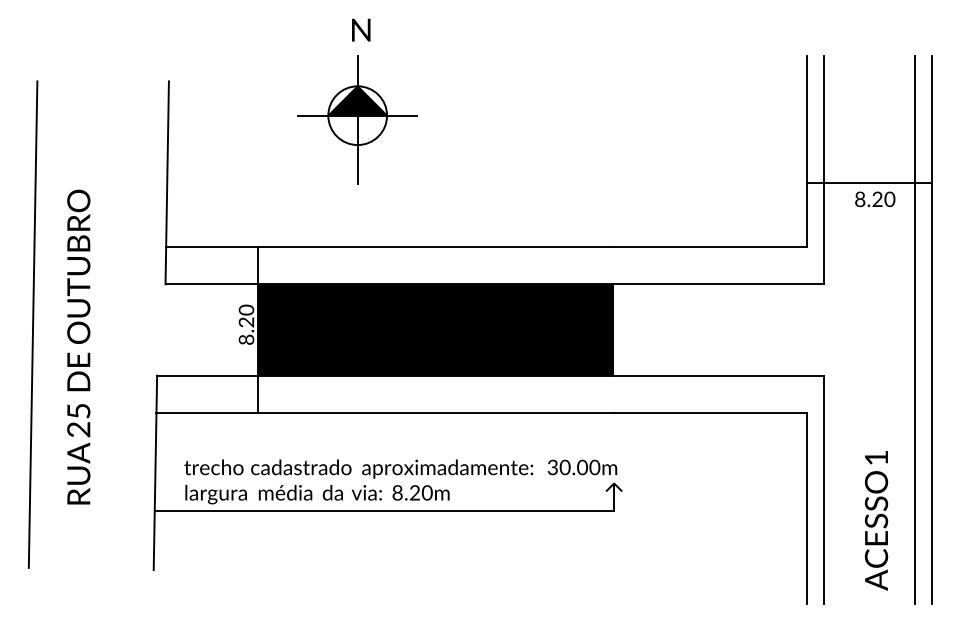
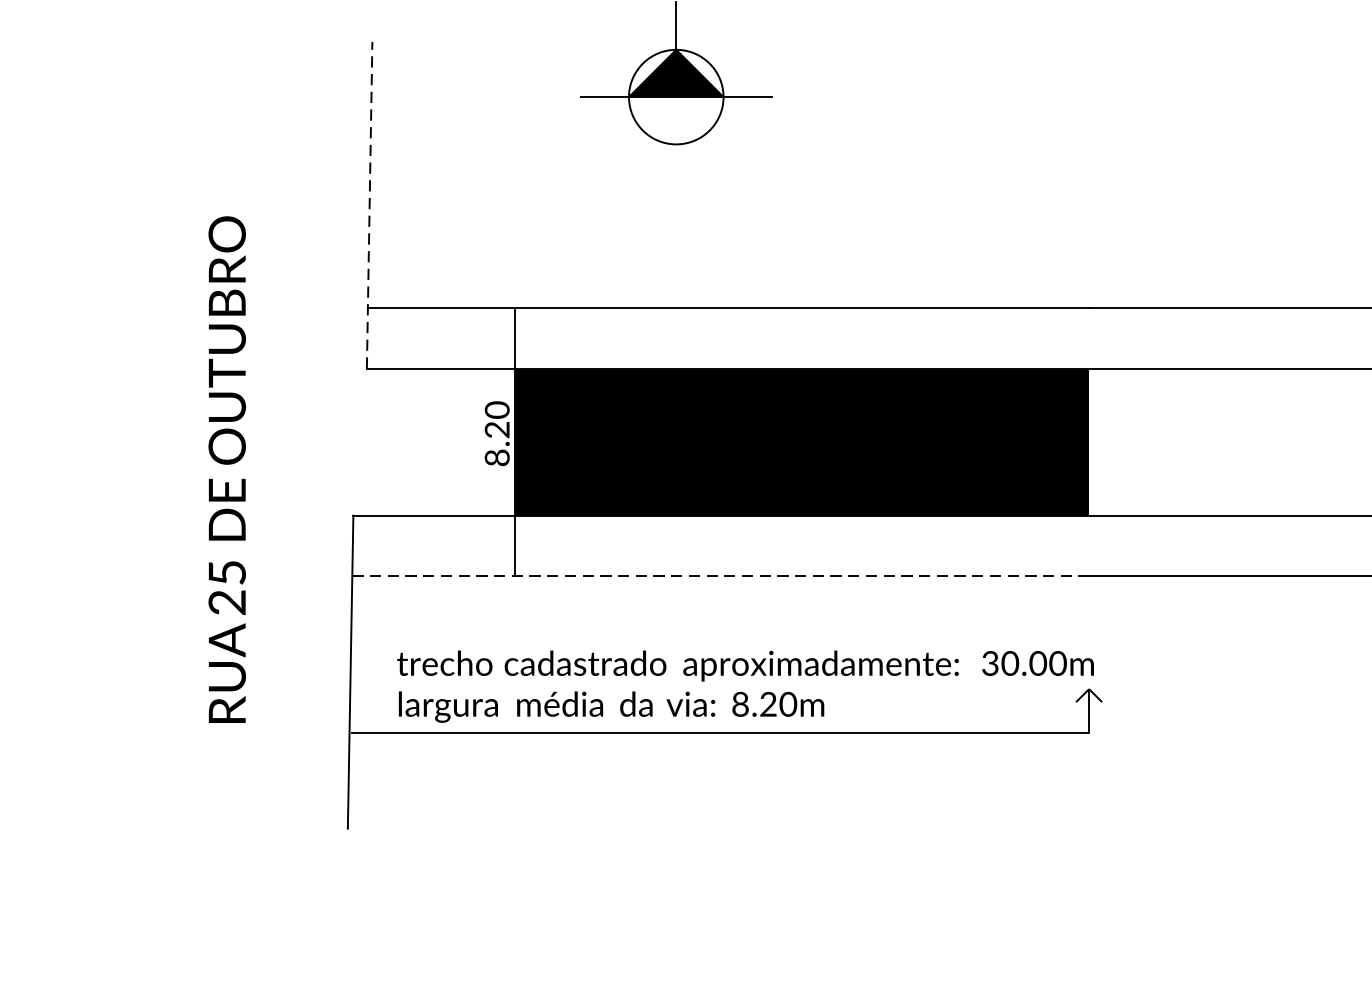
line: (357, 149) -> (675, 151), removed
line: (167, 182) -> (370, 204), solid -> dashed
line: (32, 324) -> (152, 433), removed
line: (385, 413) -> (721, 576), solid -> dashed

